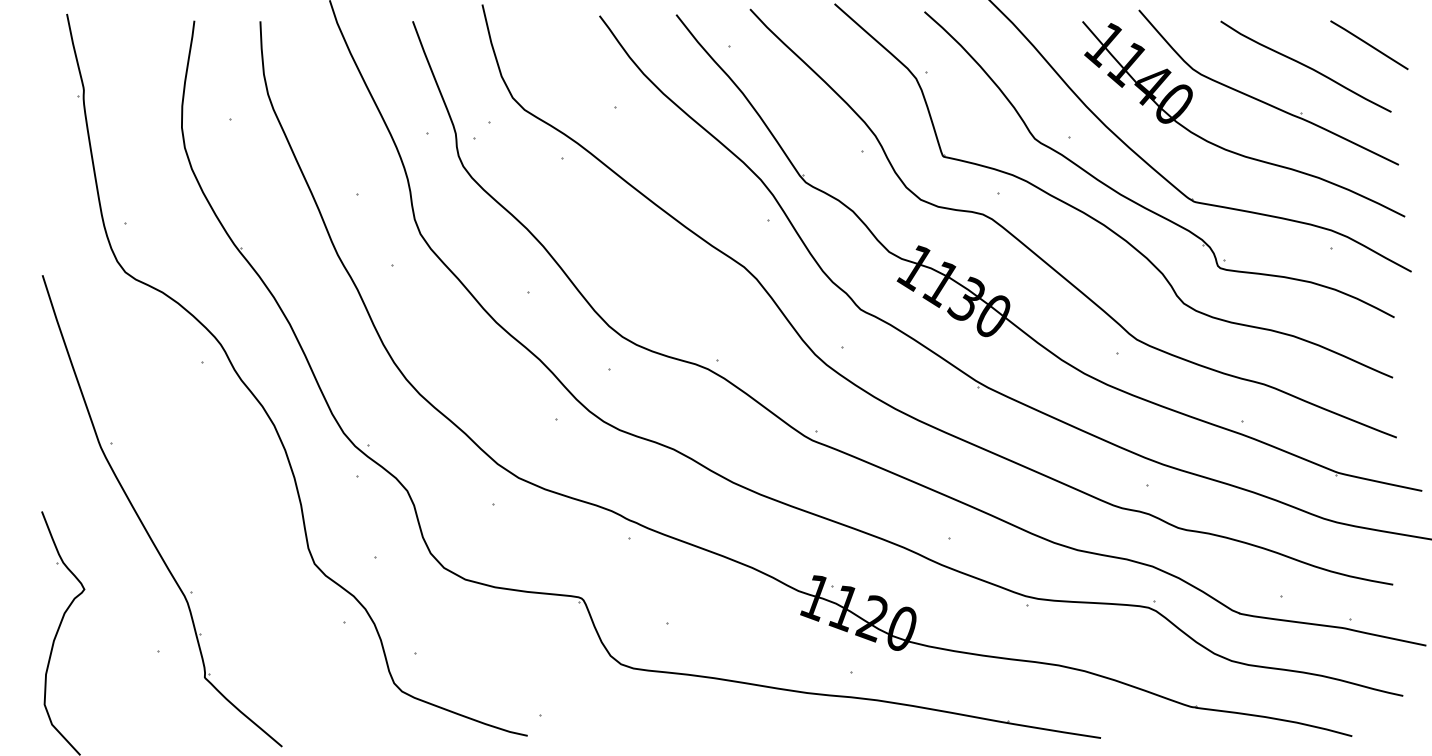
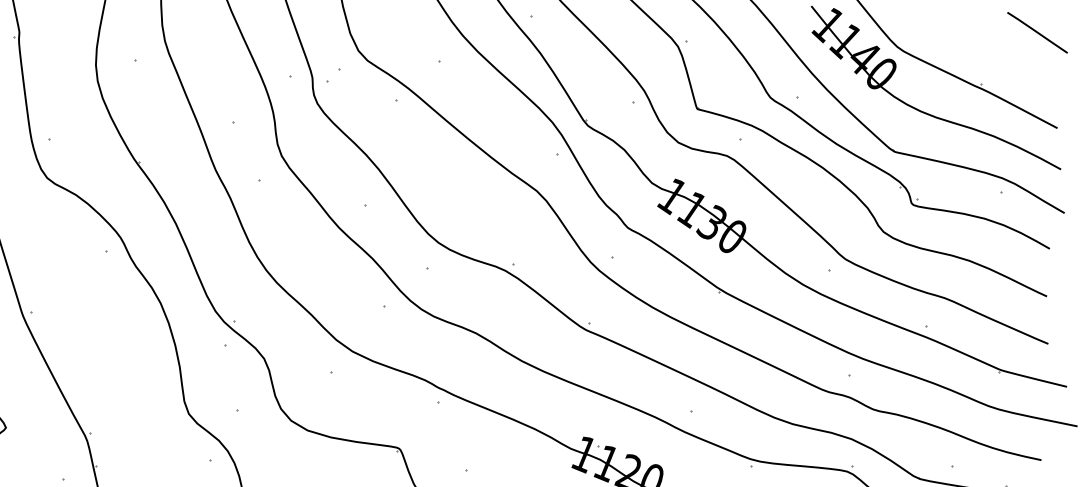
curve: (1305, 66) -> (986, 47), removed

